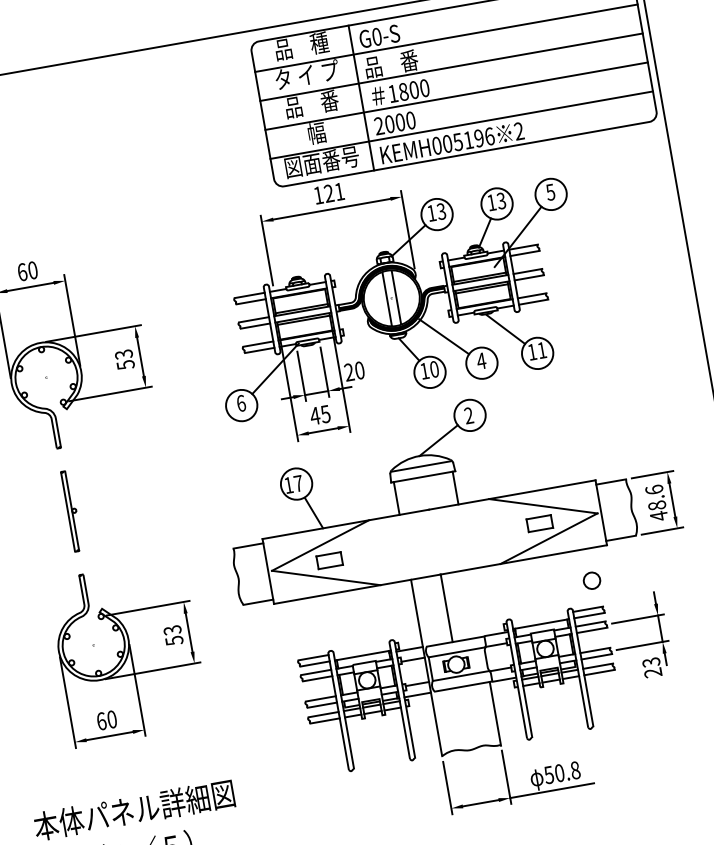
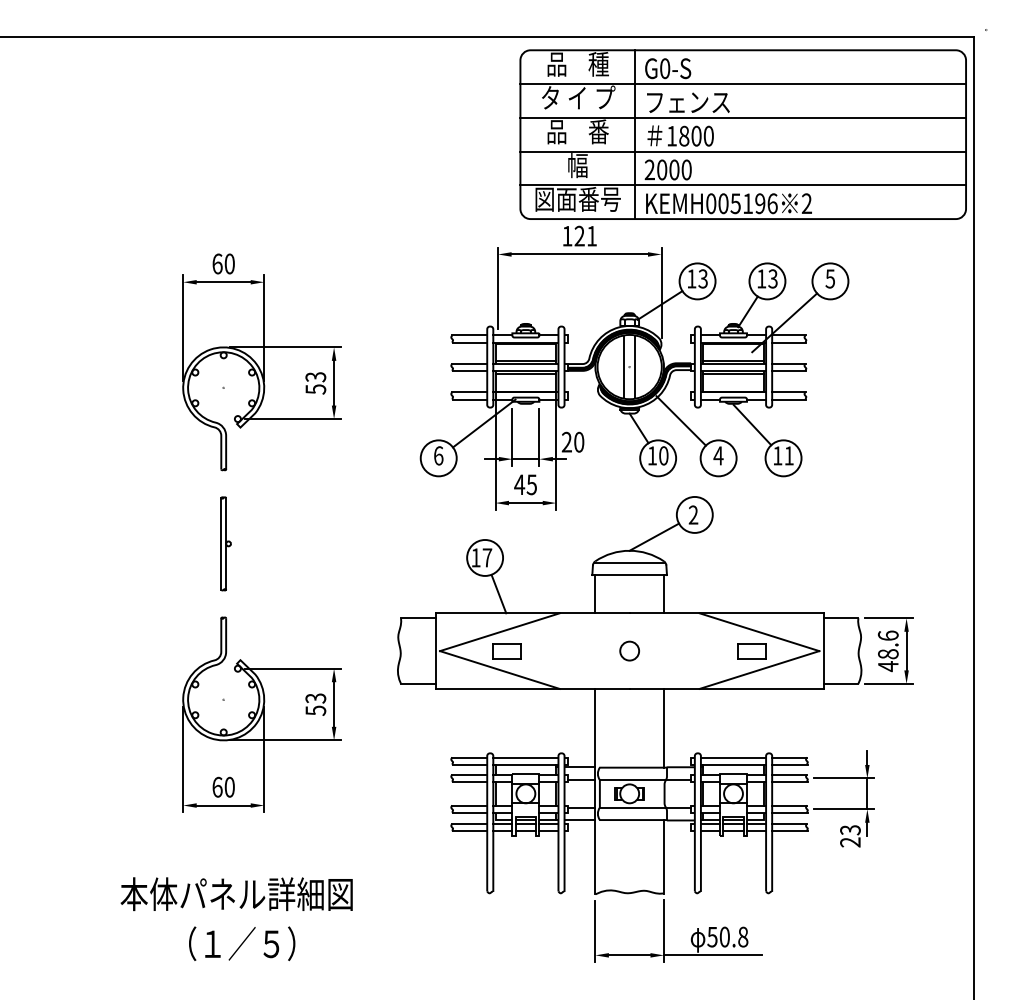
text: (401, 61) -> (687, 101), 品    番 -> フェンス
circle: (591, 580) -> (629, 650), moved
line: (447, 607) -> (664, 727), moved
line: (539, 617) -> (733, 757), added
line: (361, 649) -> (525, 757), added

